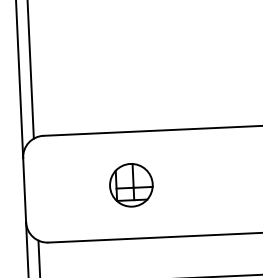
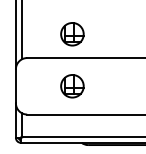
part: (127, 87) -> (72, 34), added

